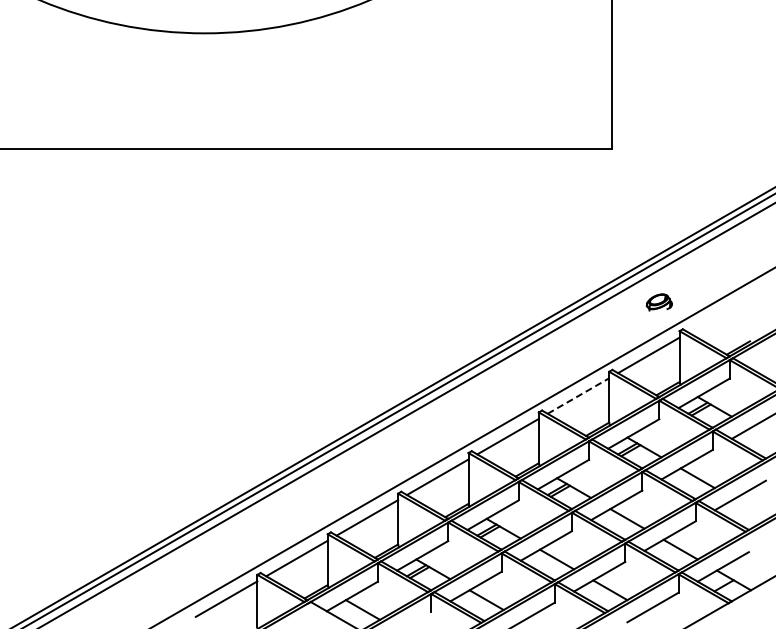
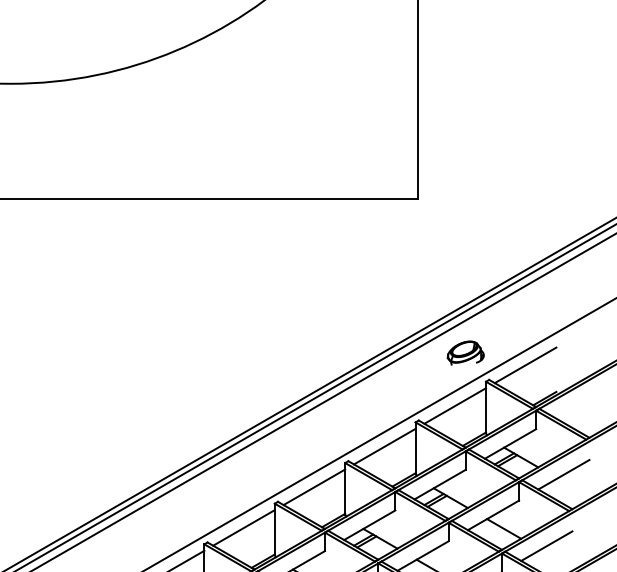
part: (659, 302) -> (465, 353), size x1.43
line: (718, 314) -> (524, 365), added
line: (578, 396) -> (384, 447), dashed -> solid

